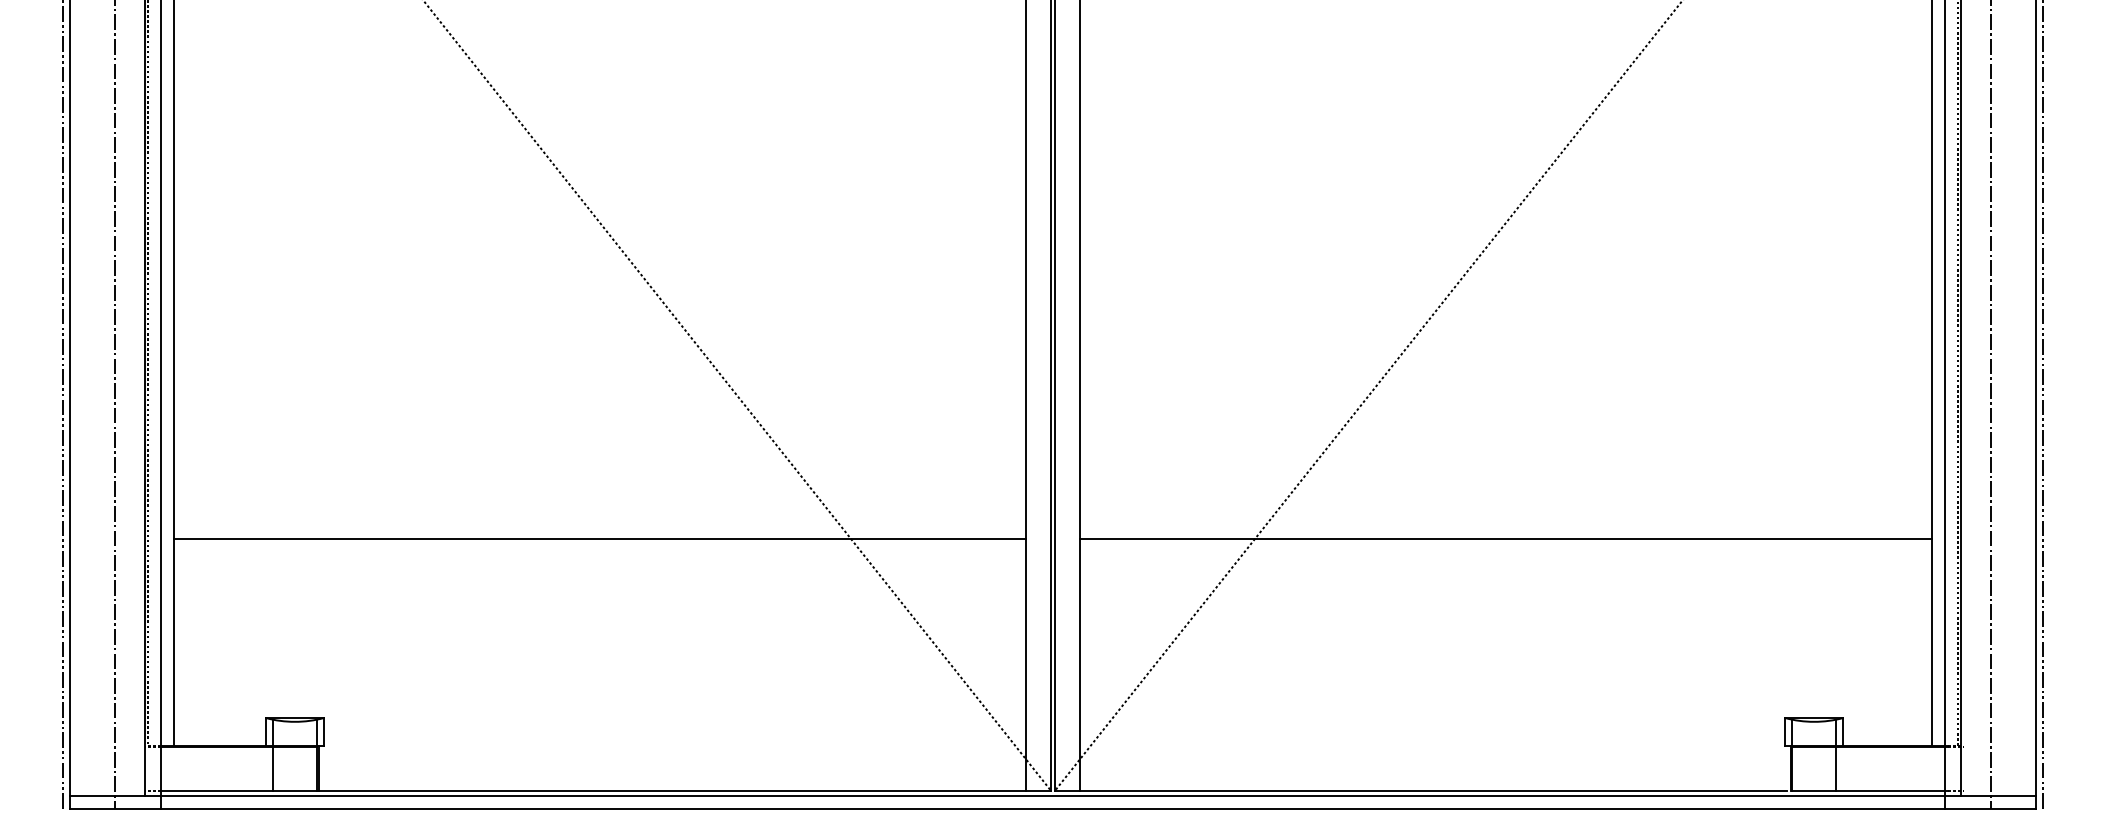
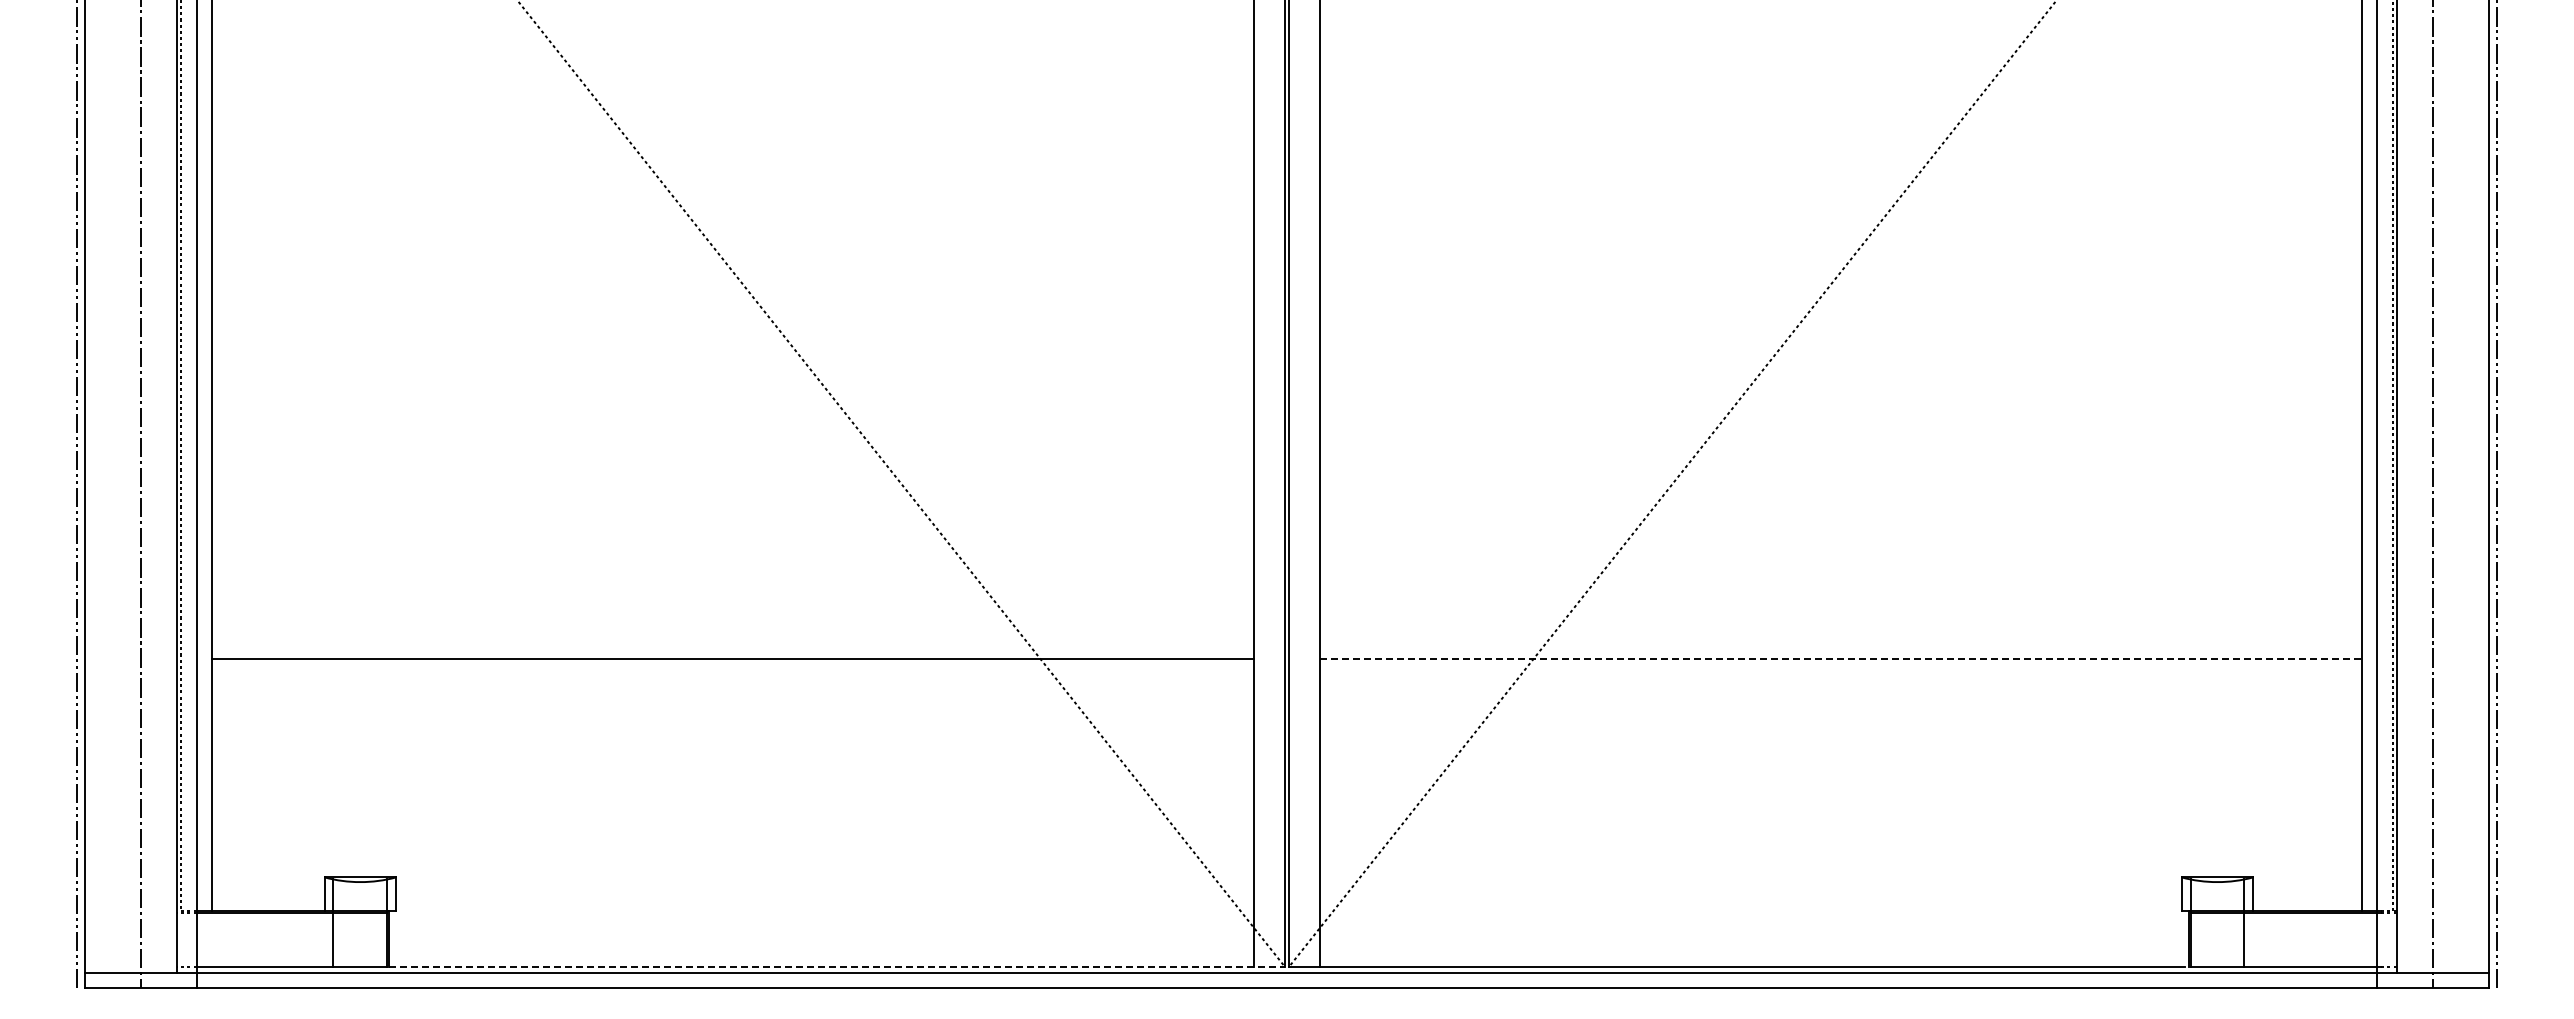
line: (1506, 538) -> (1841, 658), solid -> dashed
line: (685, 791) -> (837, 967), solid -> dashed

